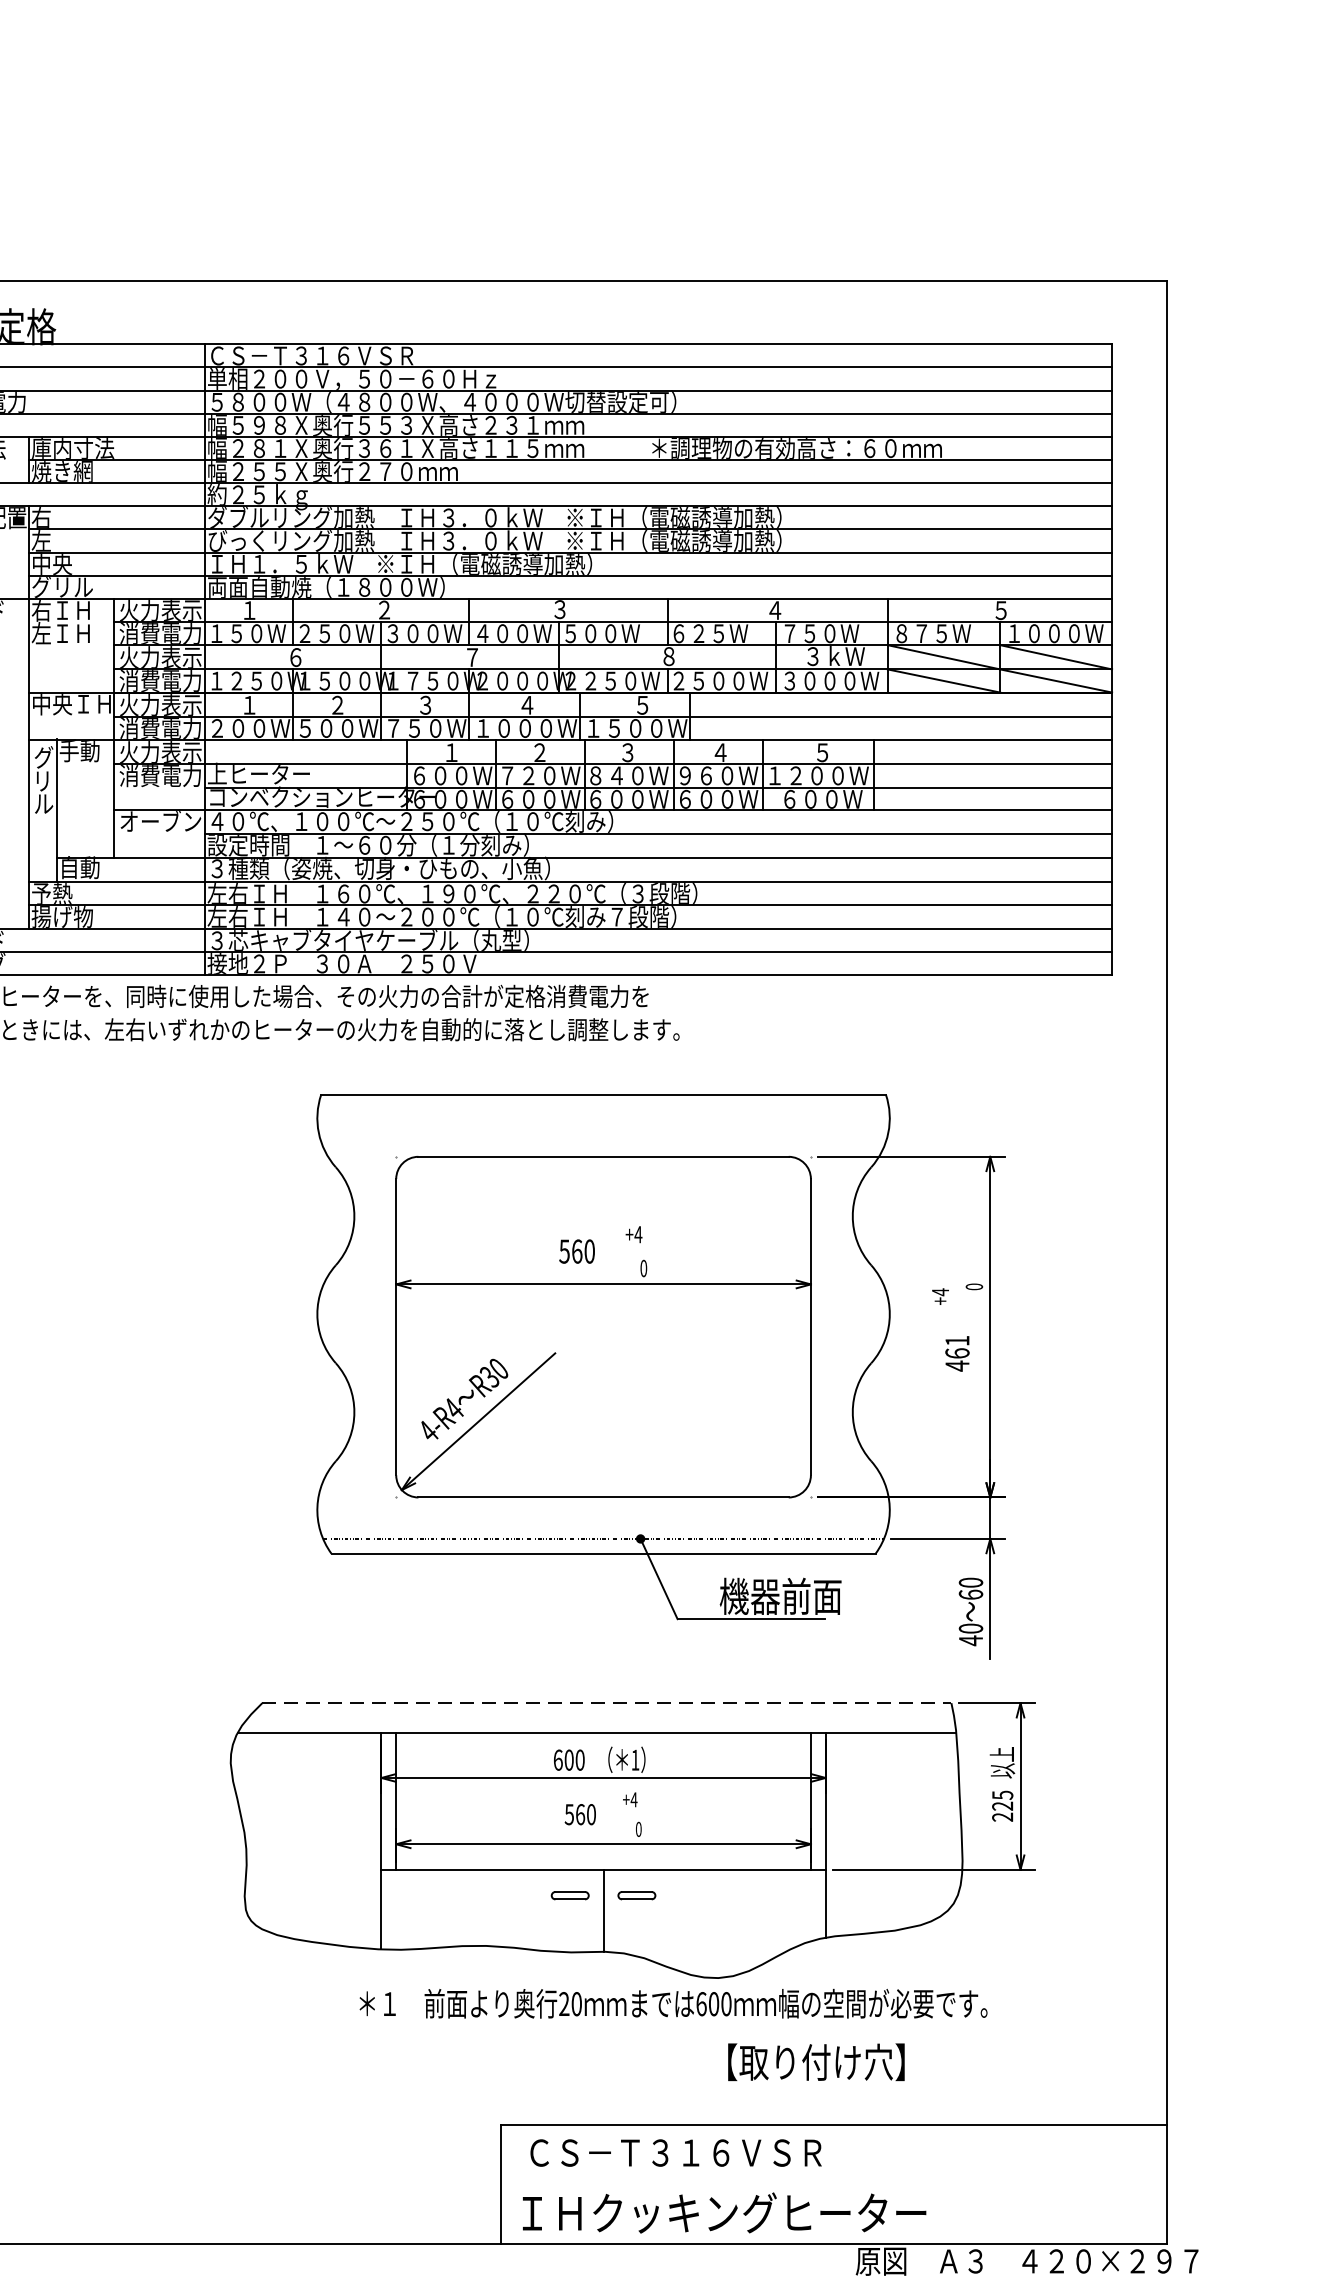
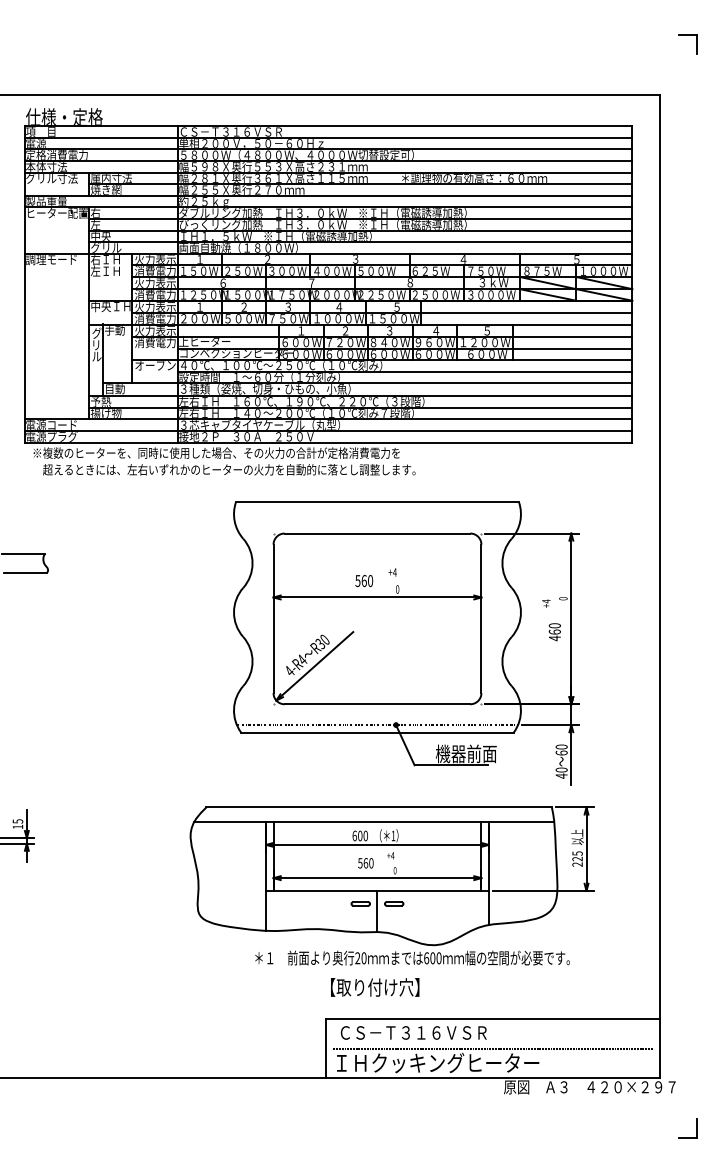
part: (1221, 163) -> (687, 35), added
text: (956, 1340) -> (554, 625), 461 -> 460
line: (607, 1703) -> (379, 807), dashed -> solid
text: (817, 2062) -> (375, 987), moved
line: (832, 2184) -> (492, 1048), added

